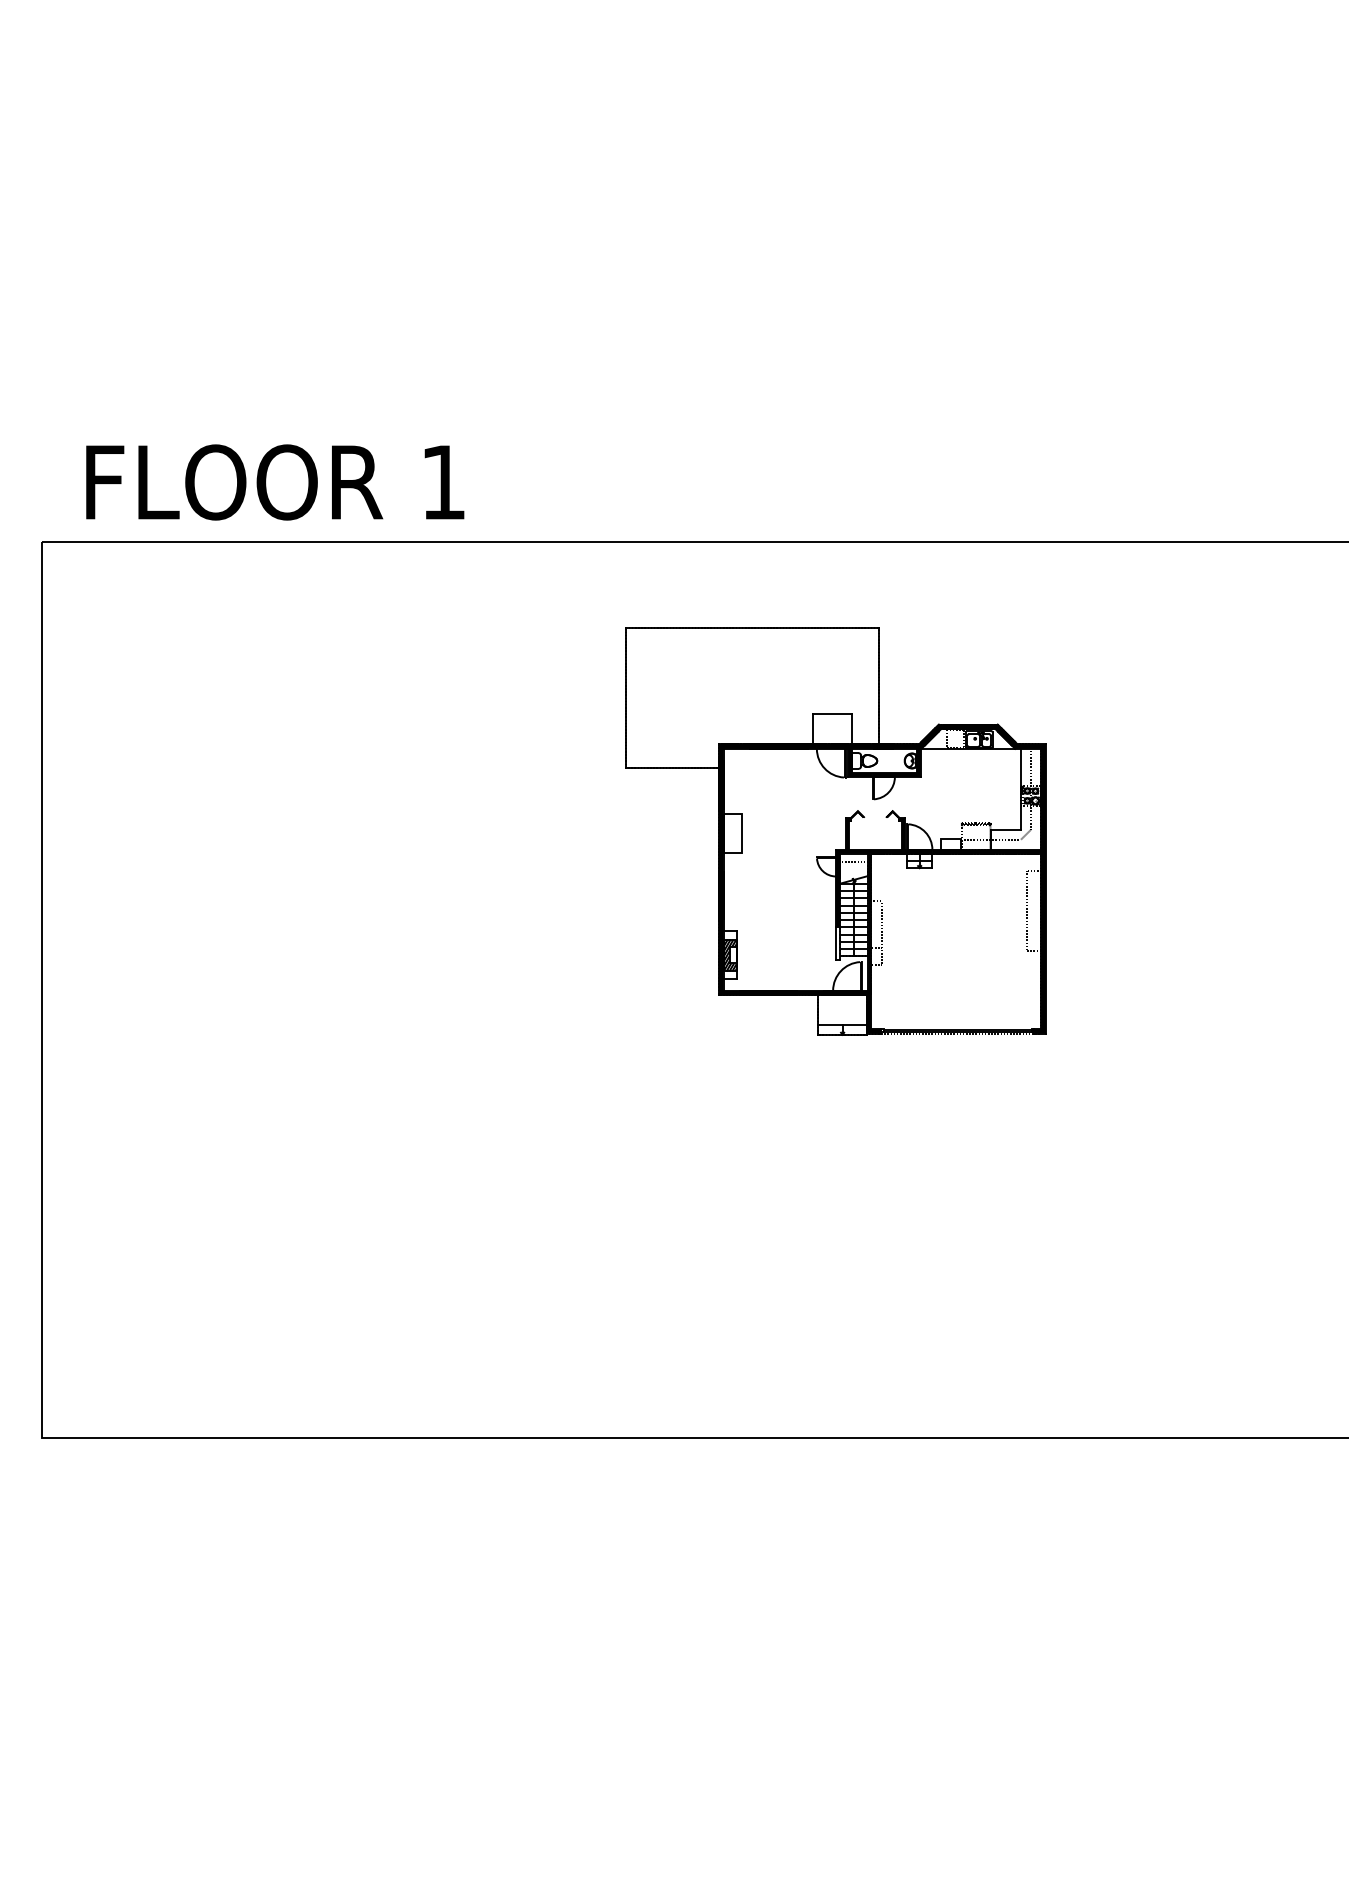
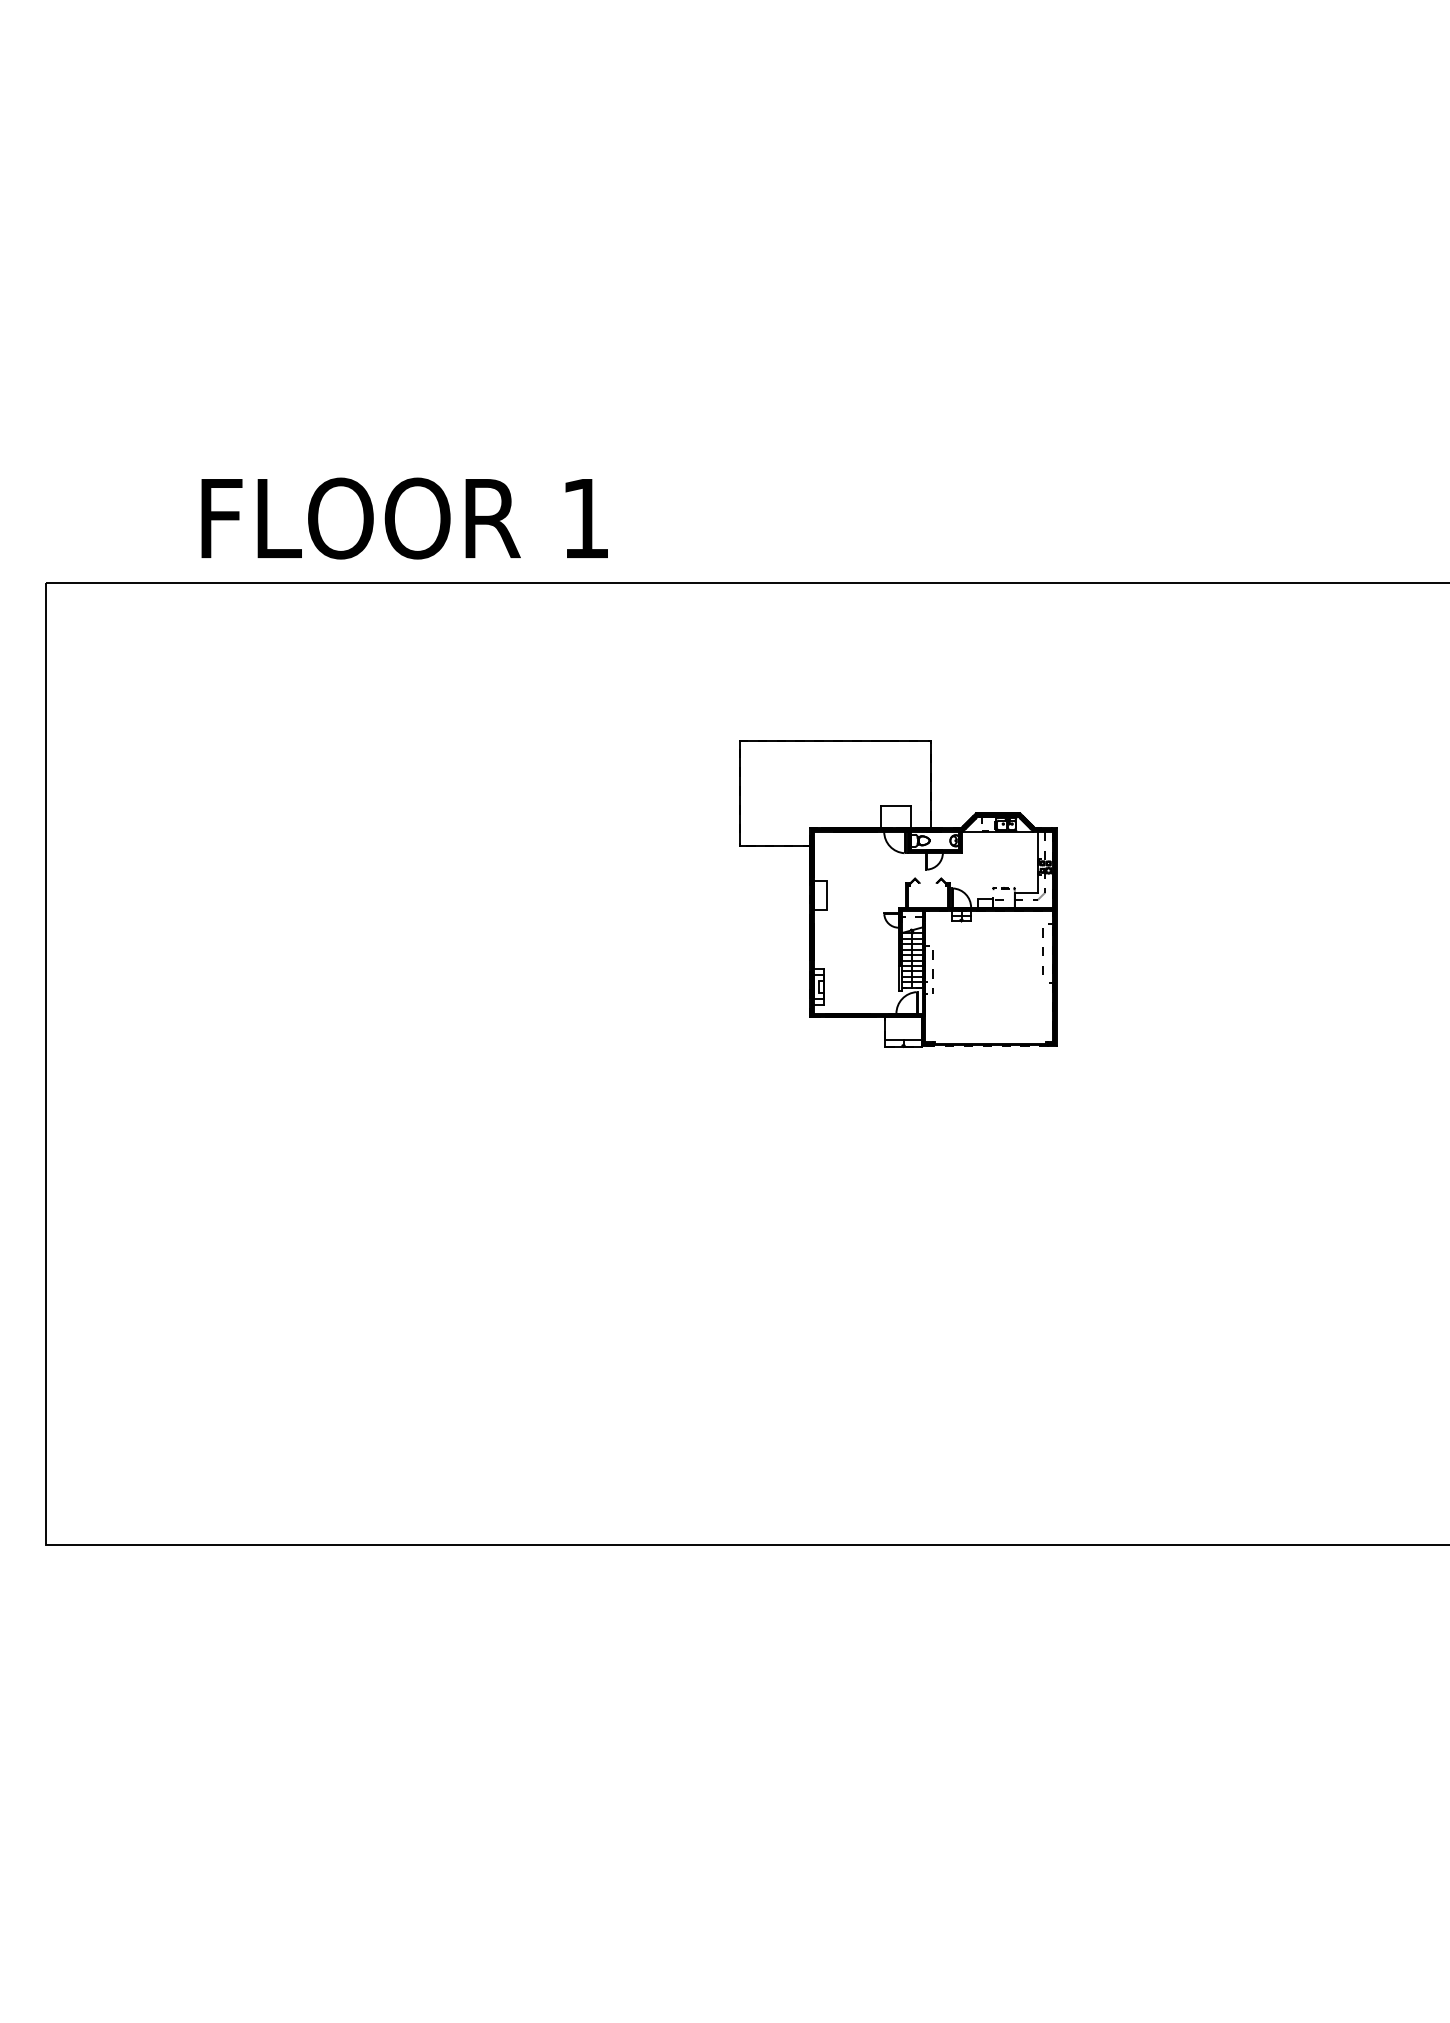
text: (274, 482) -> (404, 518), moved
part: (835, 831) -> (898, 893), size x0.7

